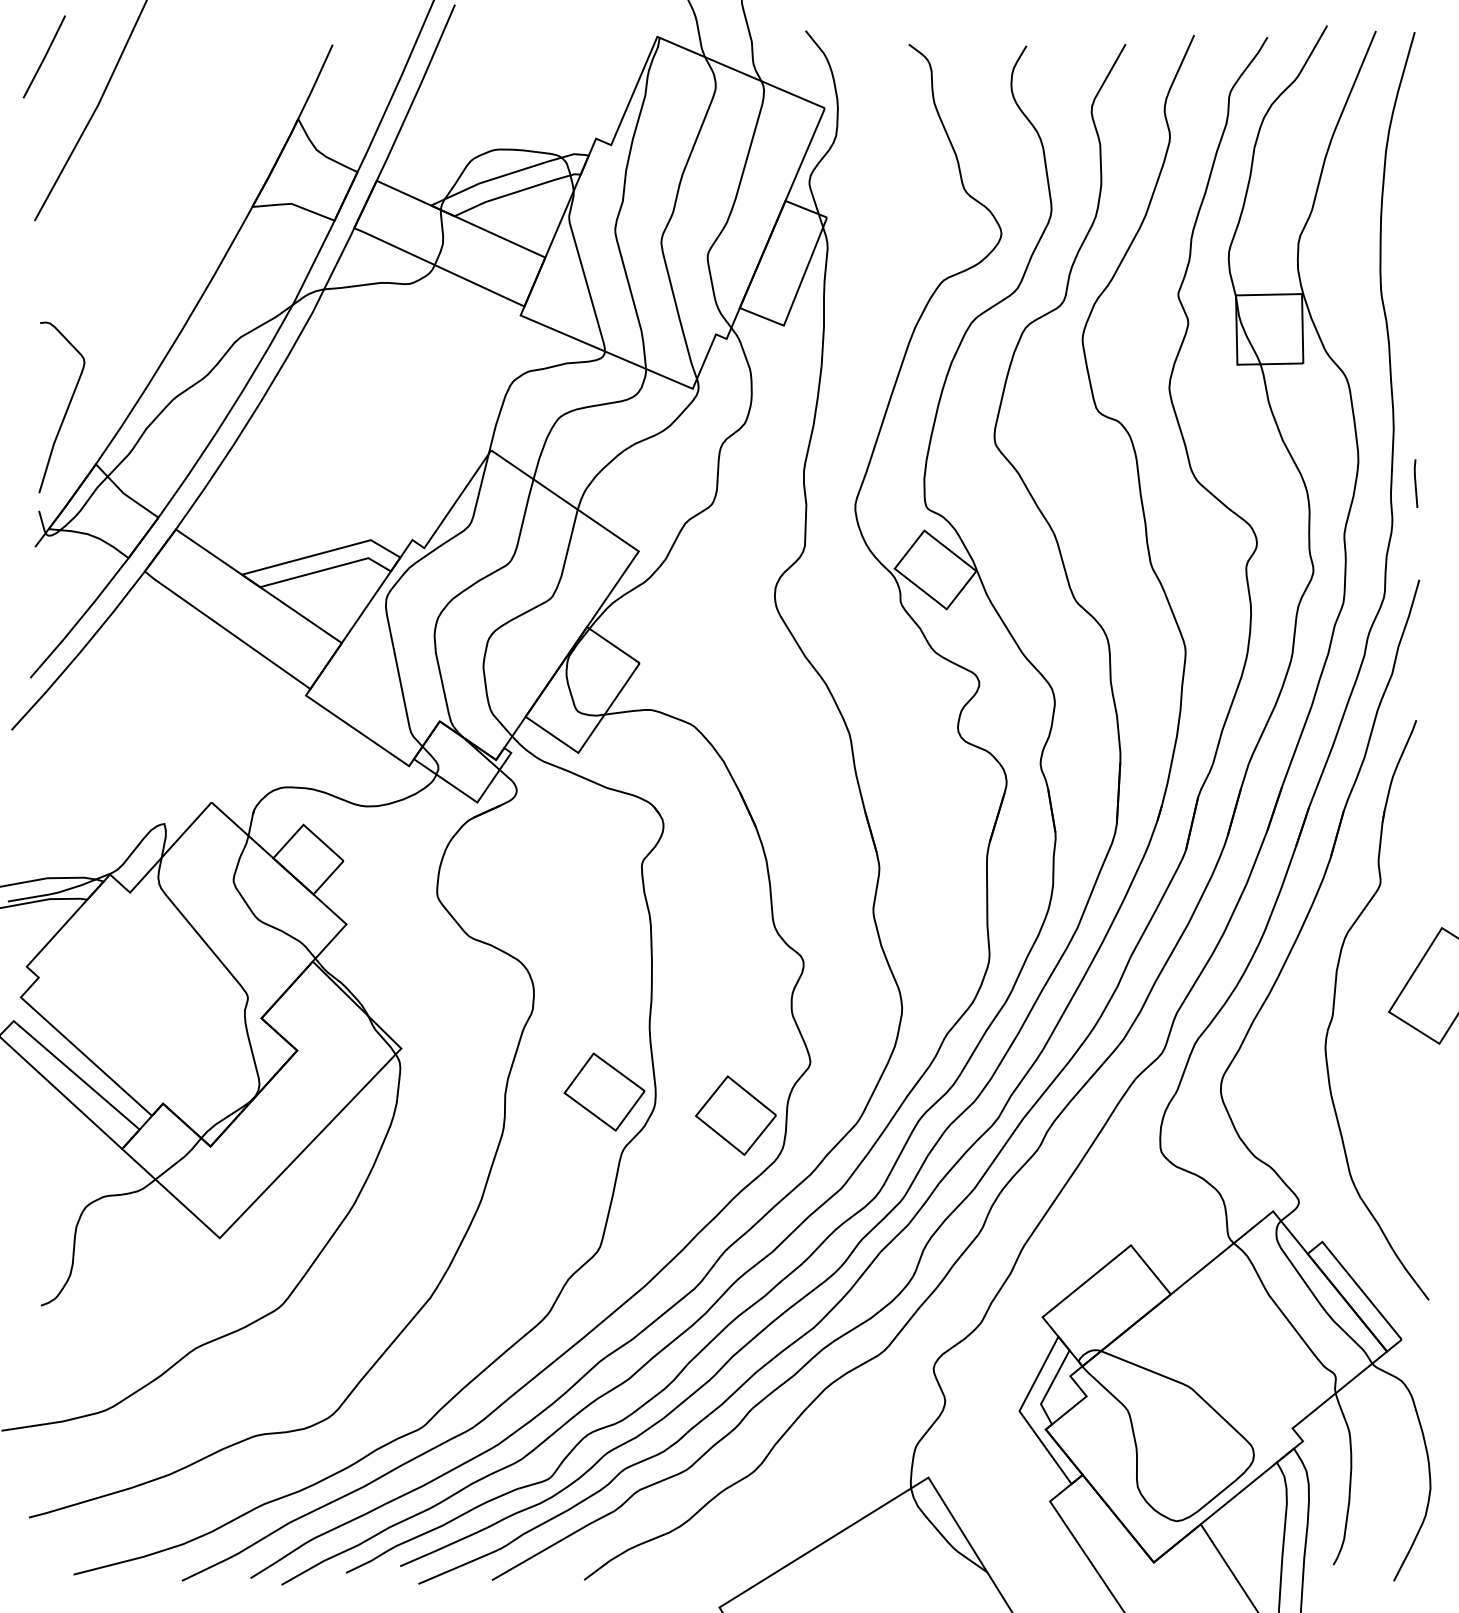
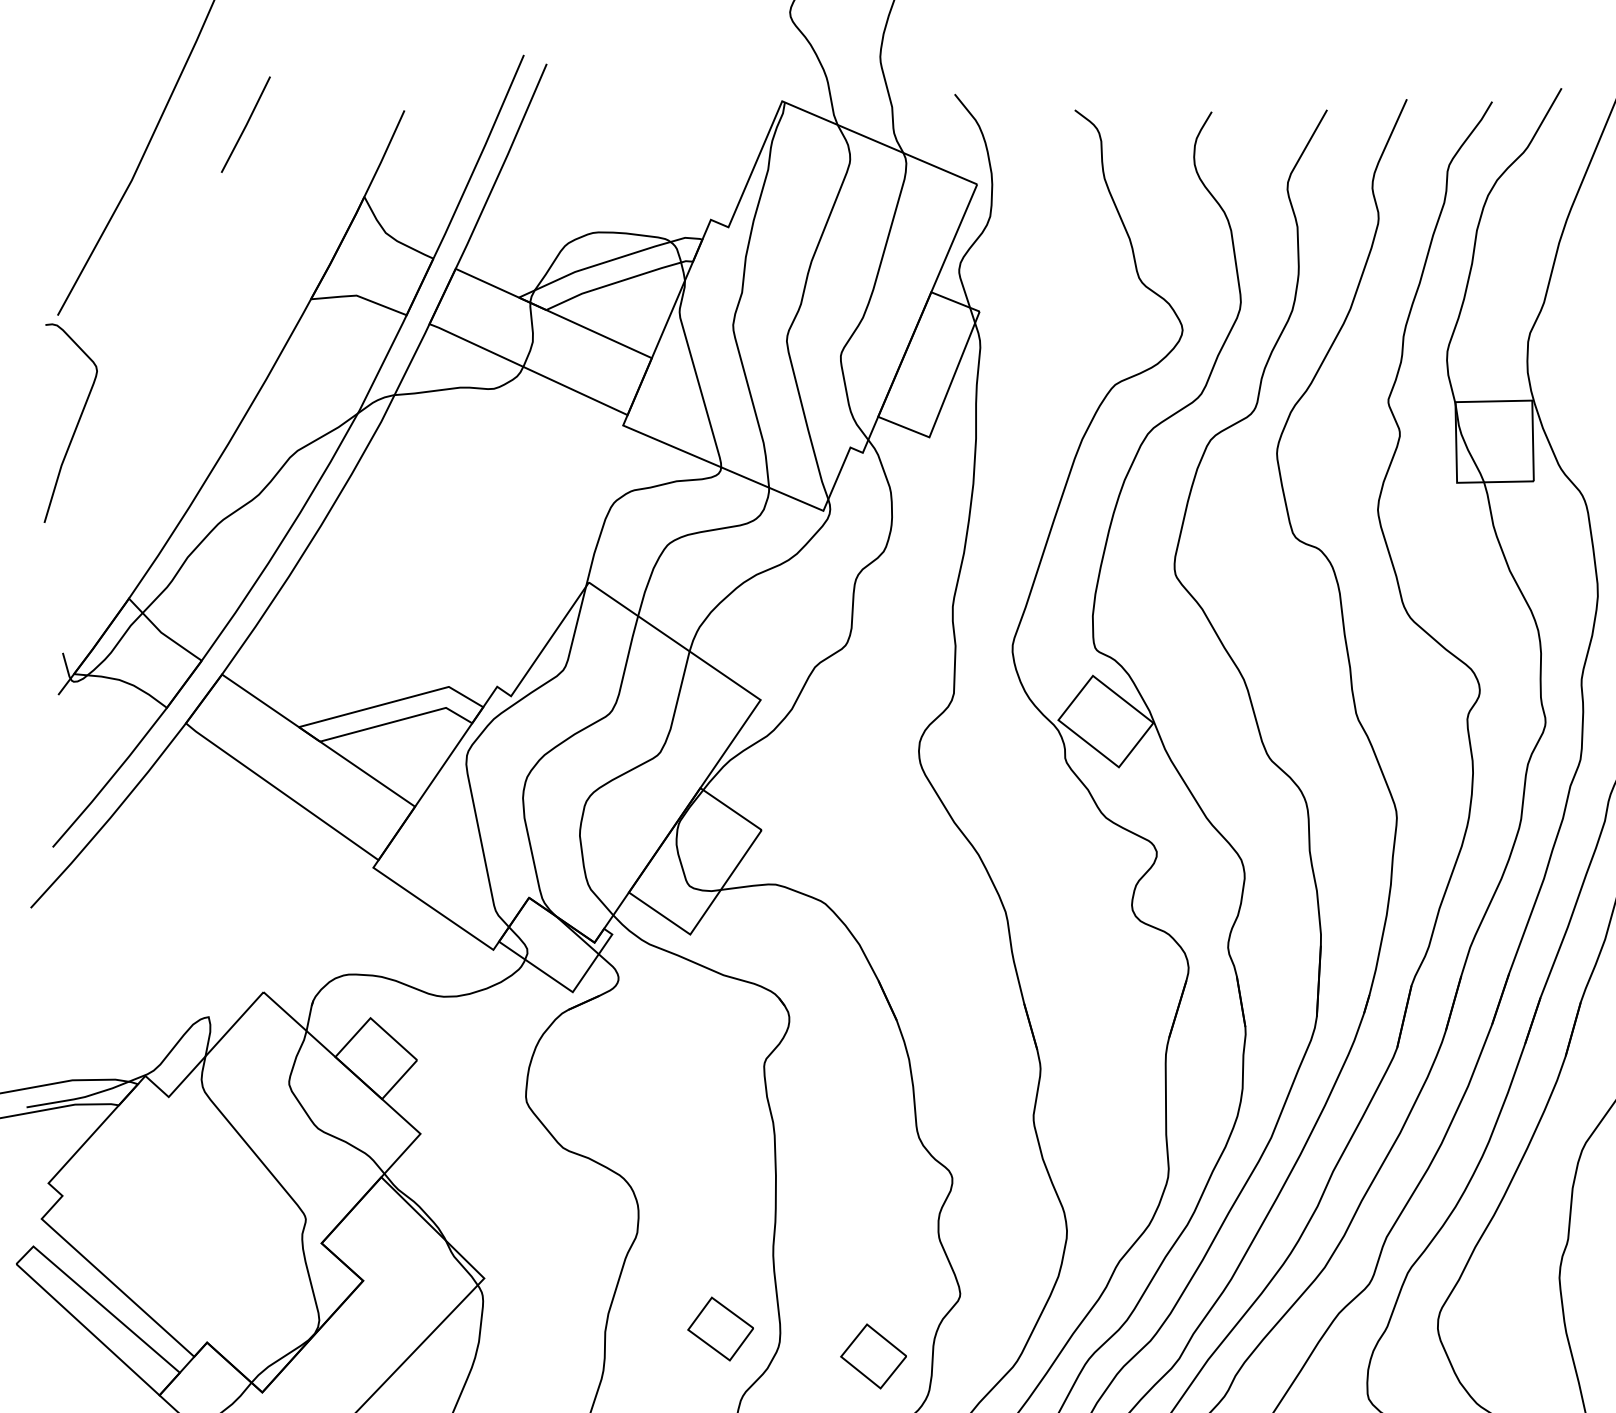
line: (44, 56) -> (246, 124), moved
curve: (66, 408) -> (76, 424), moved
part: (604, 1091) -> (720, 1328), size x0.7
part: (735, 1115) -> (873, 1356), size x0.7

